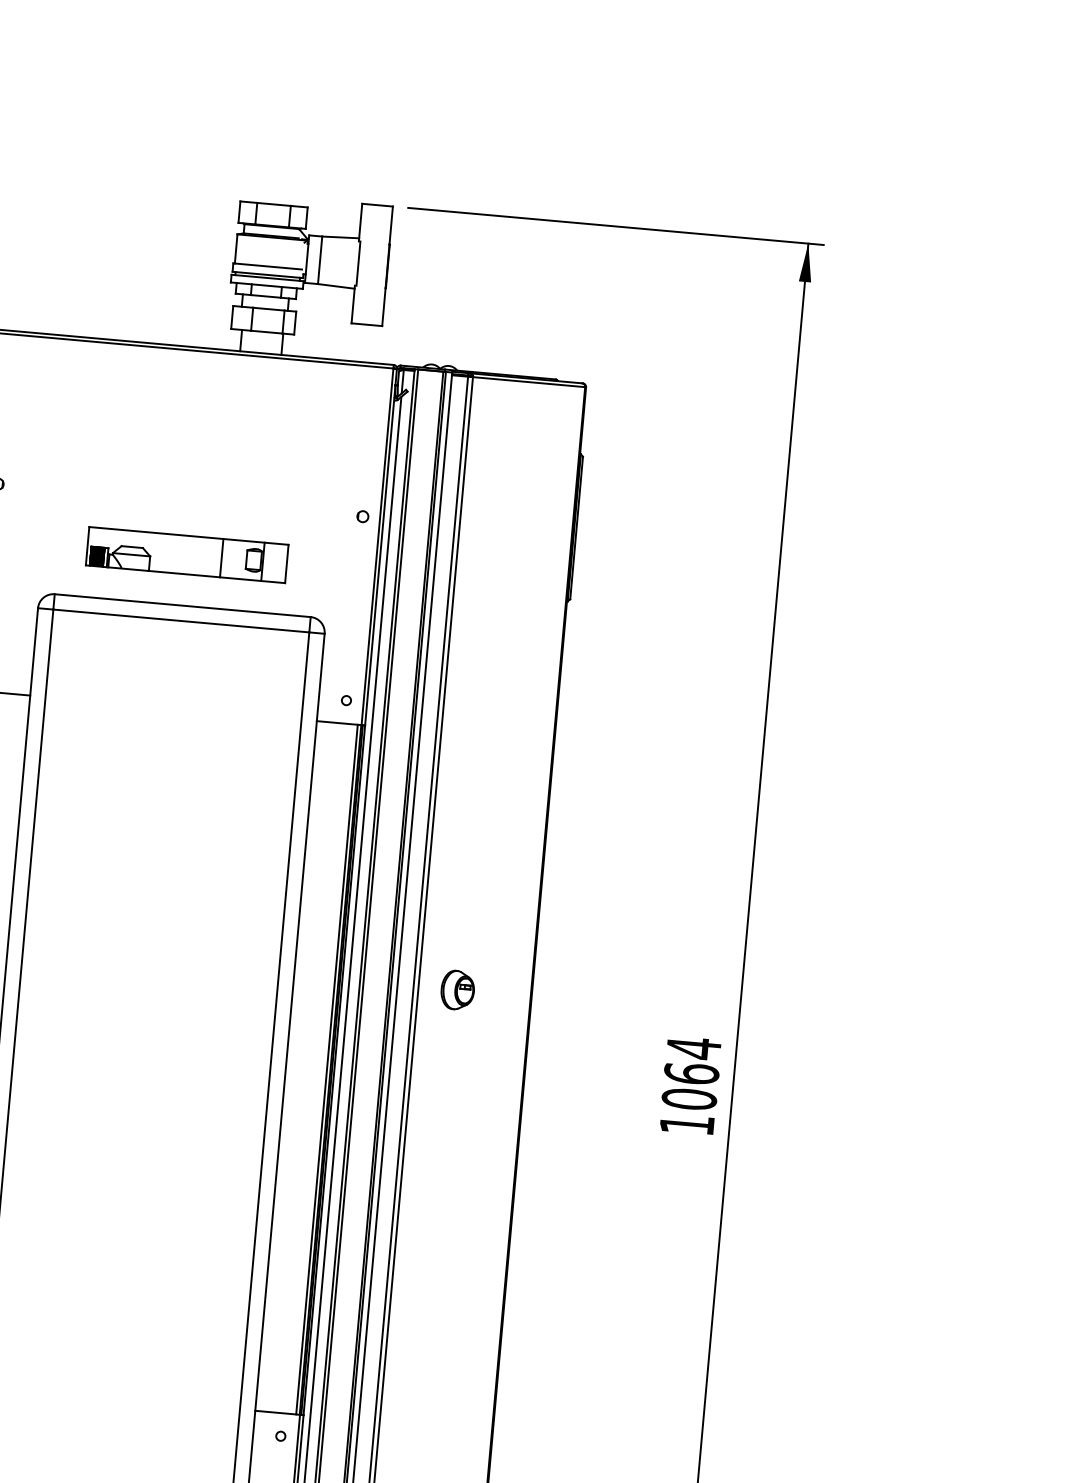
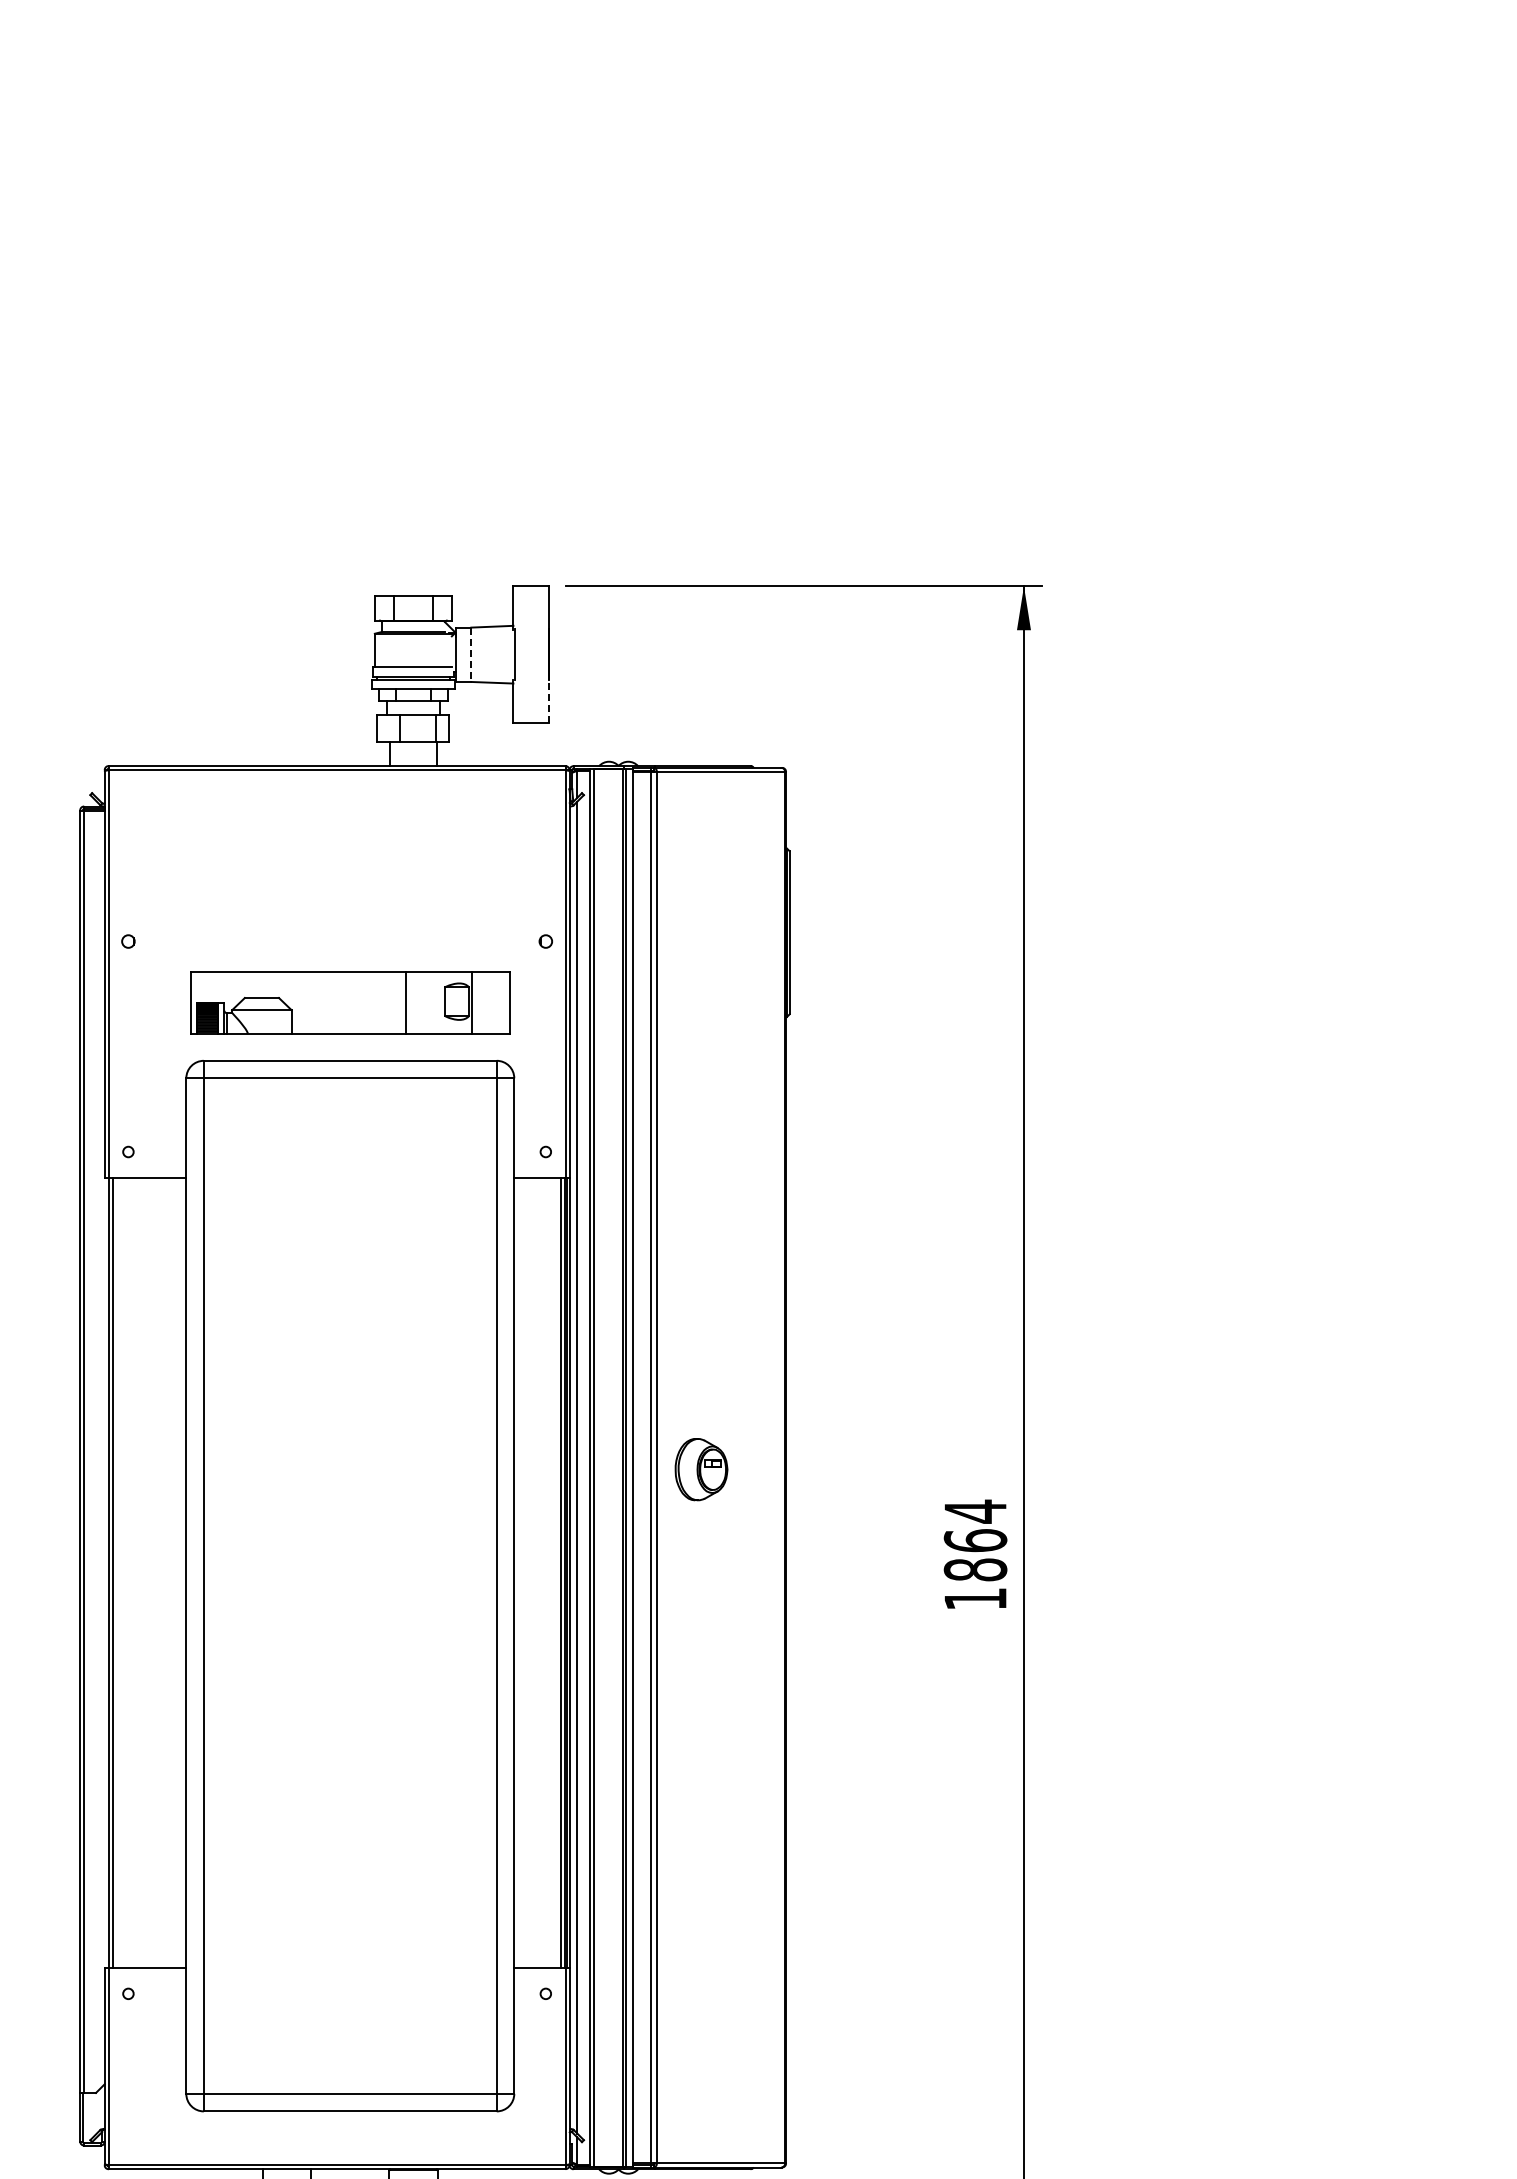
line: (320, 260) -> (471, 655), solid -> dashed
line: (383, 307) -> (548, 701), solid -> dashed
part: (186, 554) -> (349, 1002), size x1.4
part: (457, 990) -> (701, 1469), size x1.4
text: (689, 1098) -> (975, 1569), 1064 -> 1864

